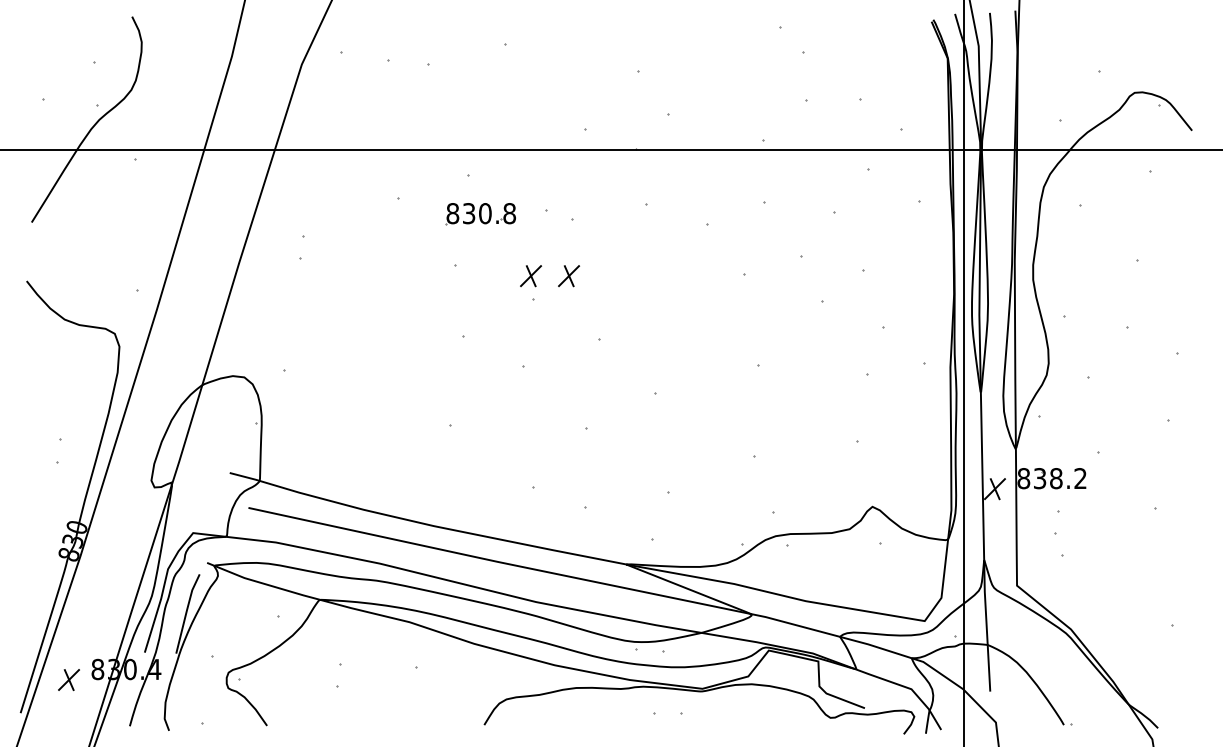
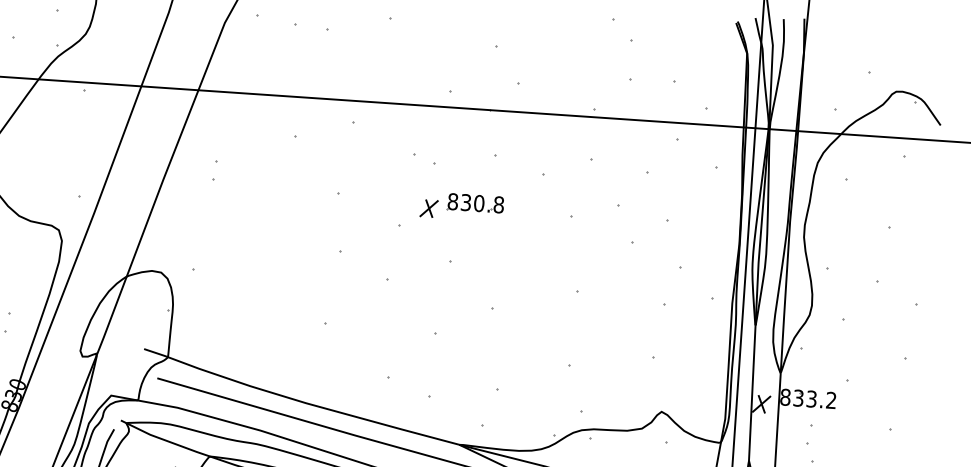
part: (480, 214) -> (475, 203), moved
part: (530, 276) -> (397, 206), removed
text: (1056, 478) -> (811, 399), 838.2 -> 833.2

